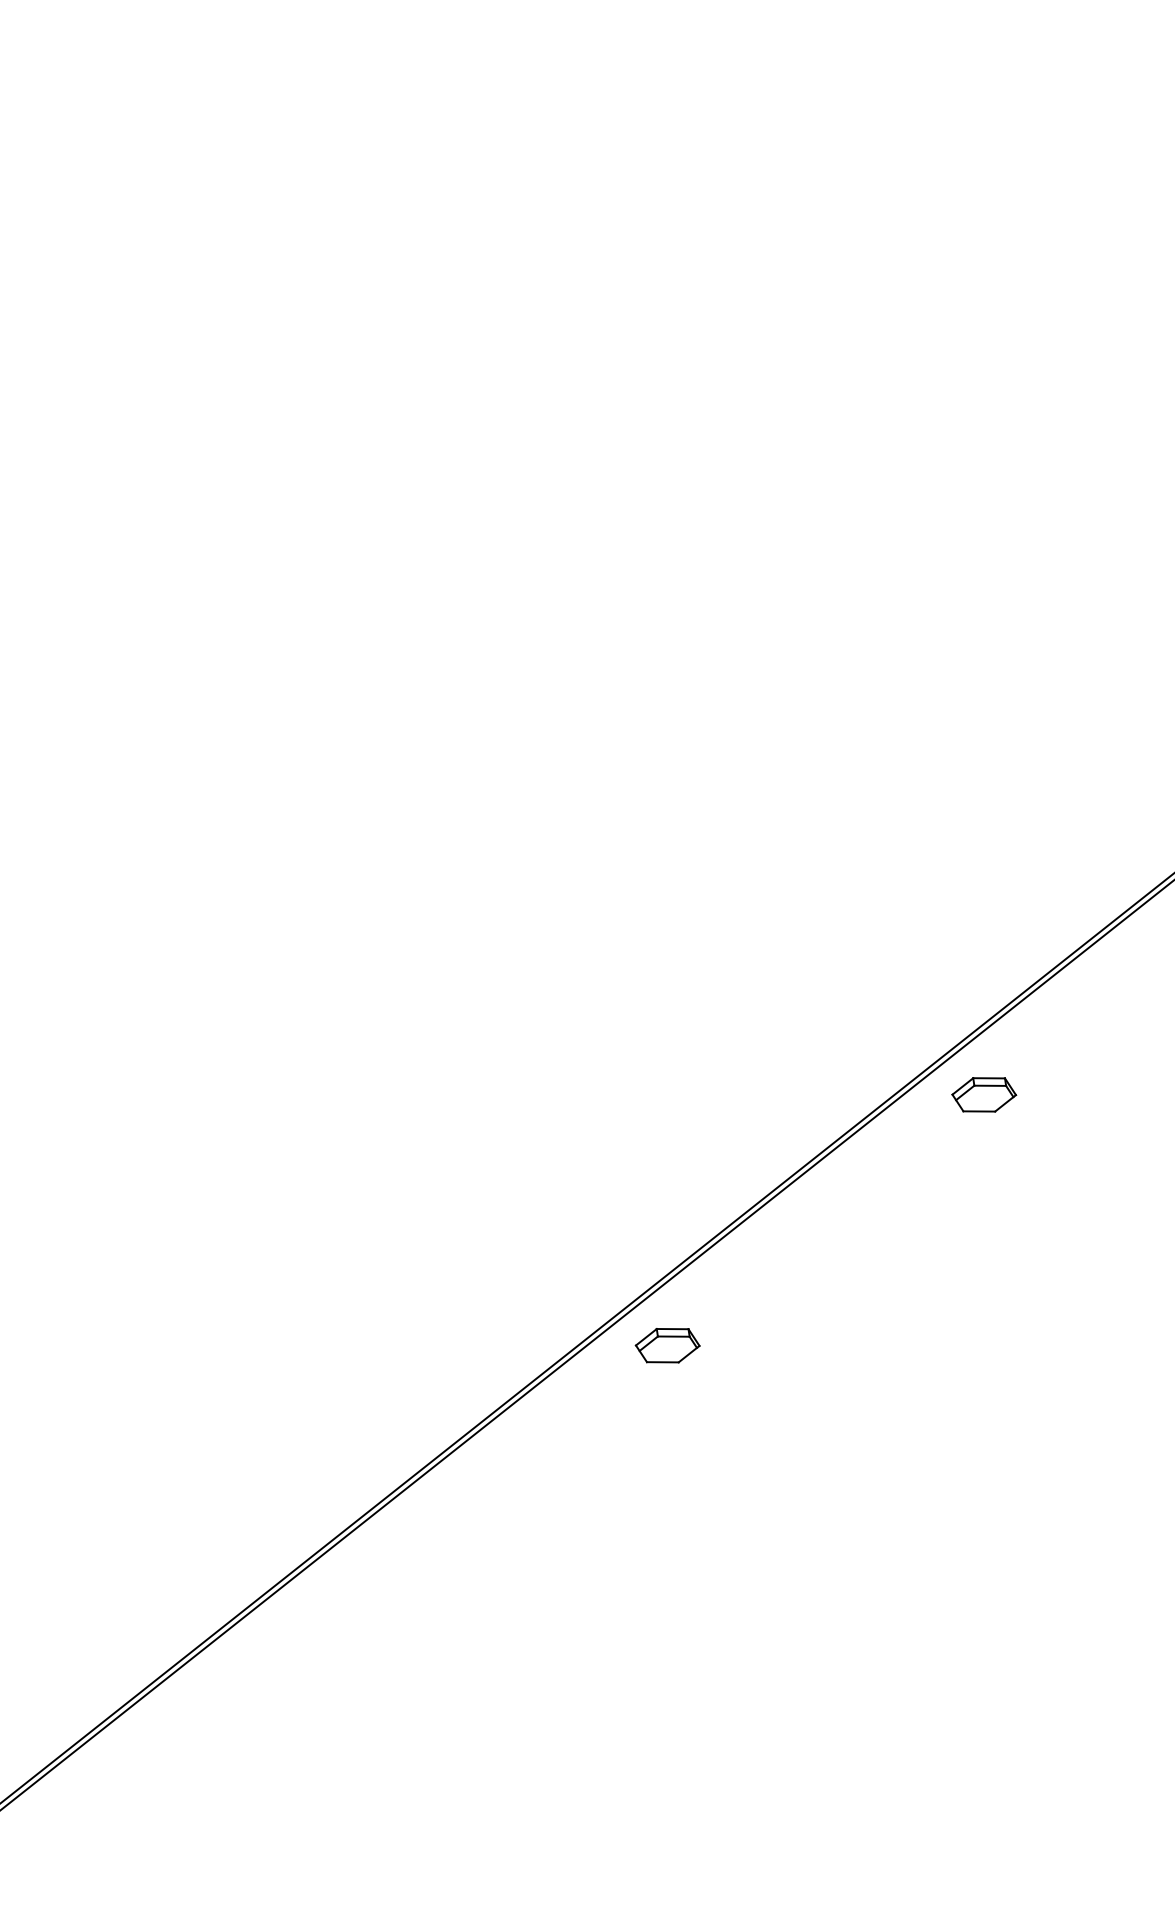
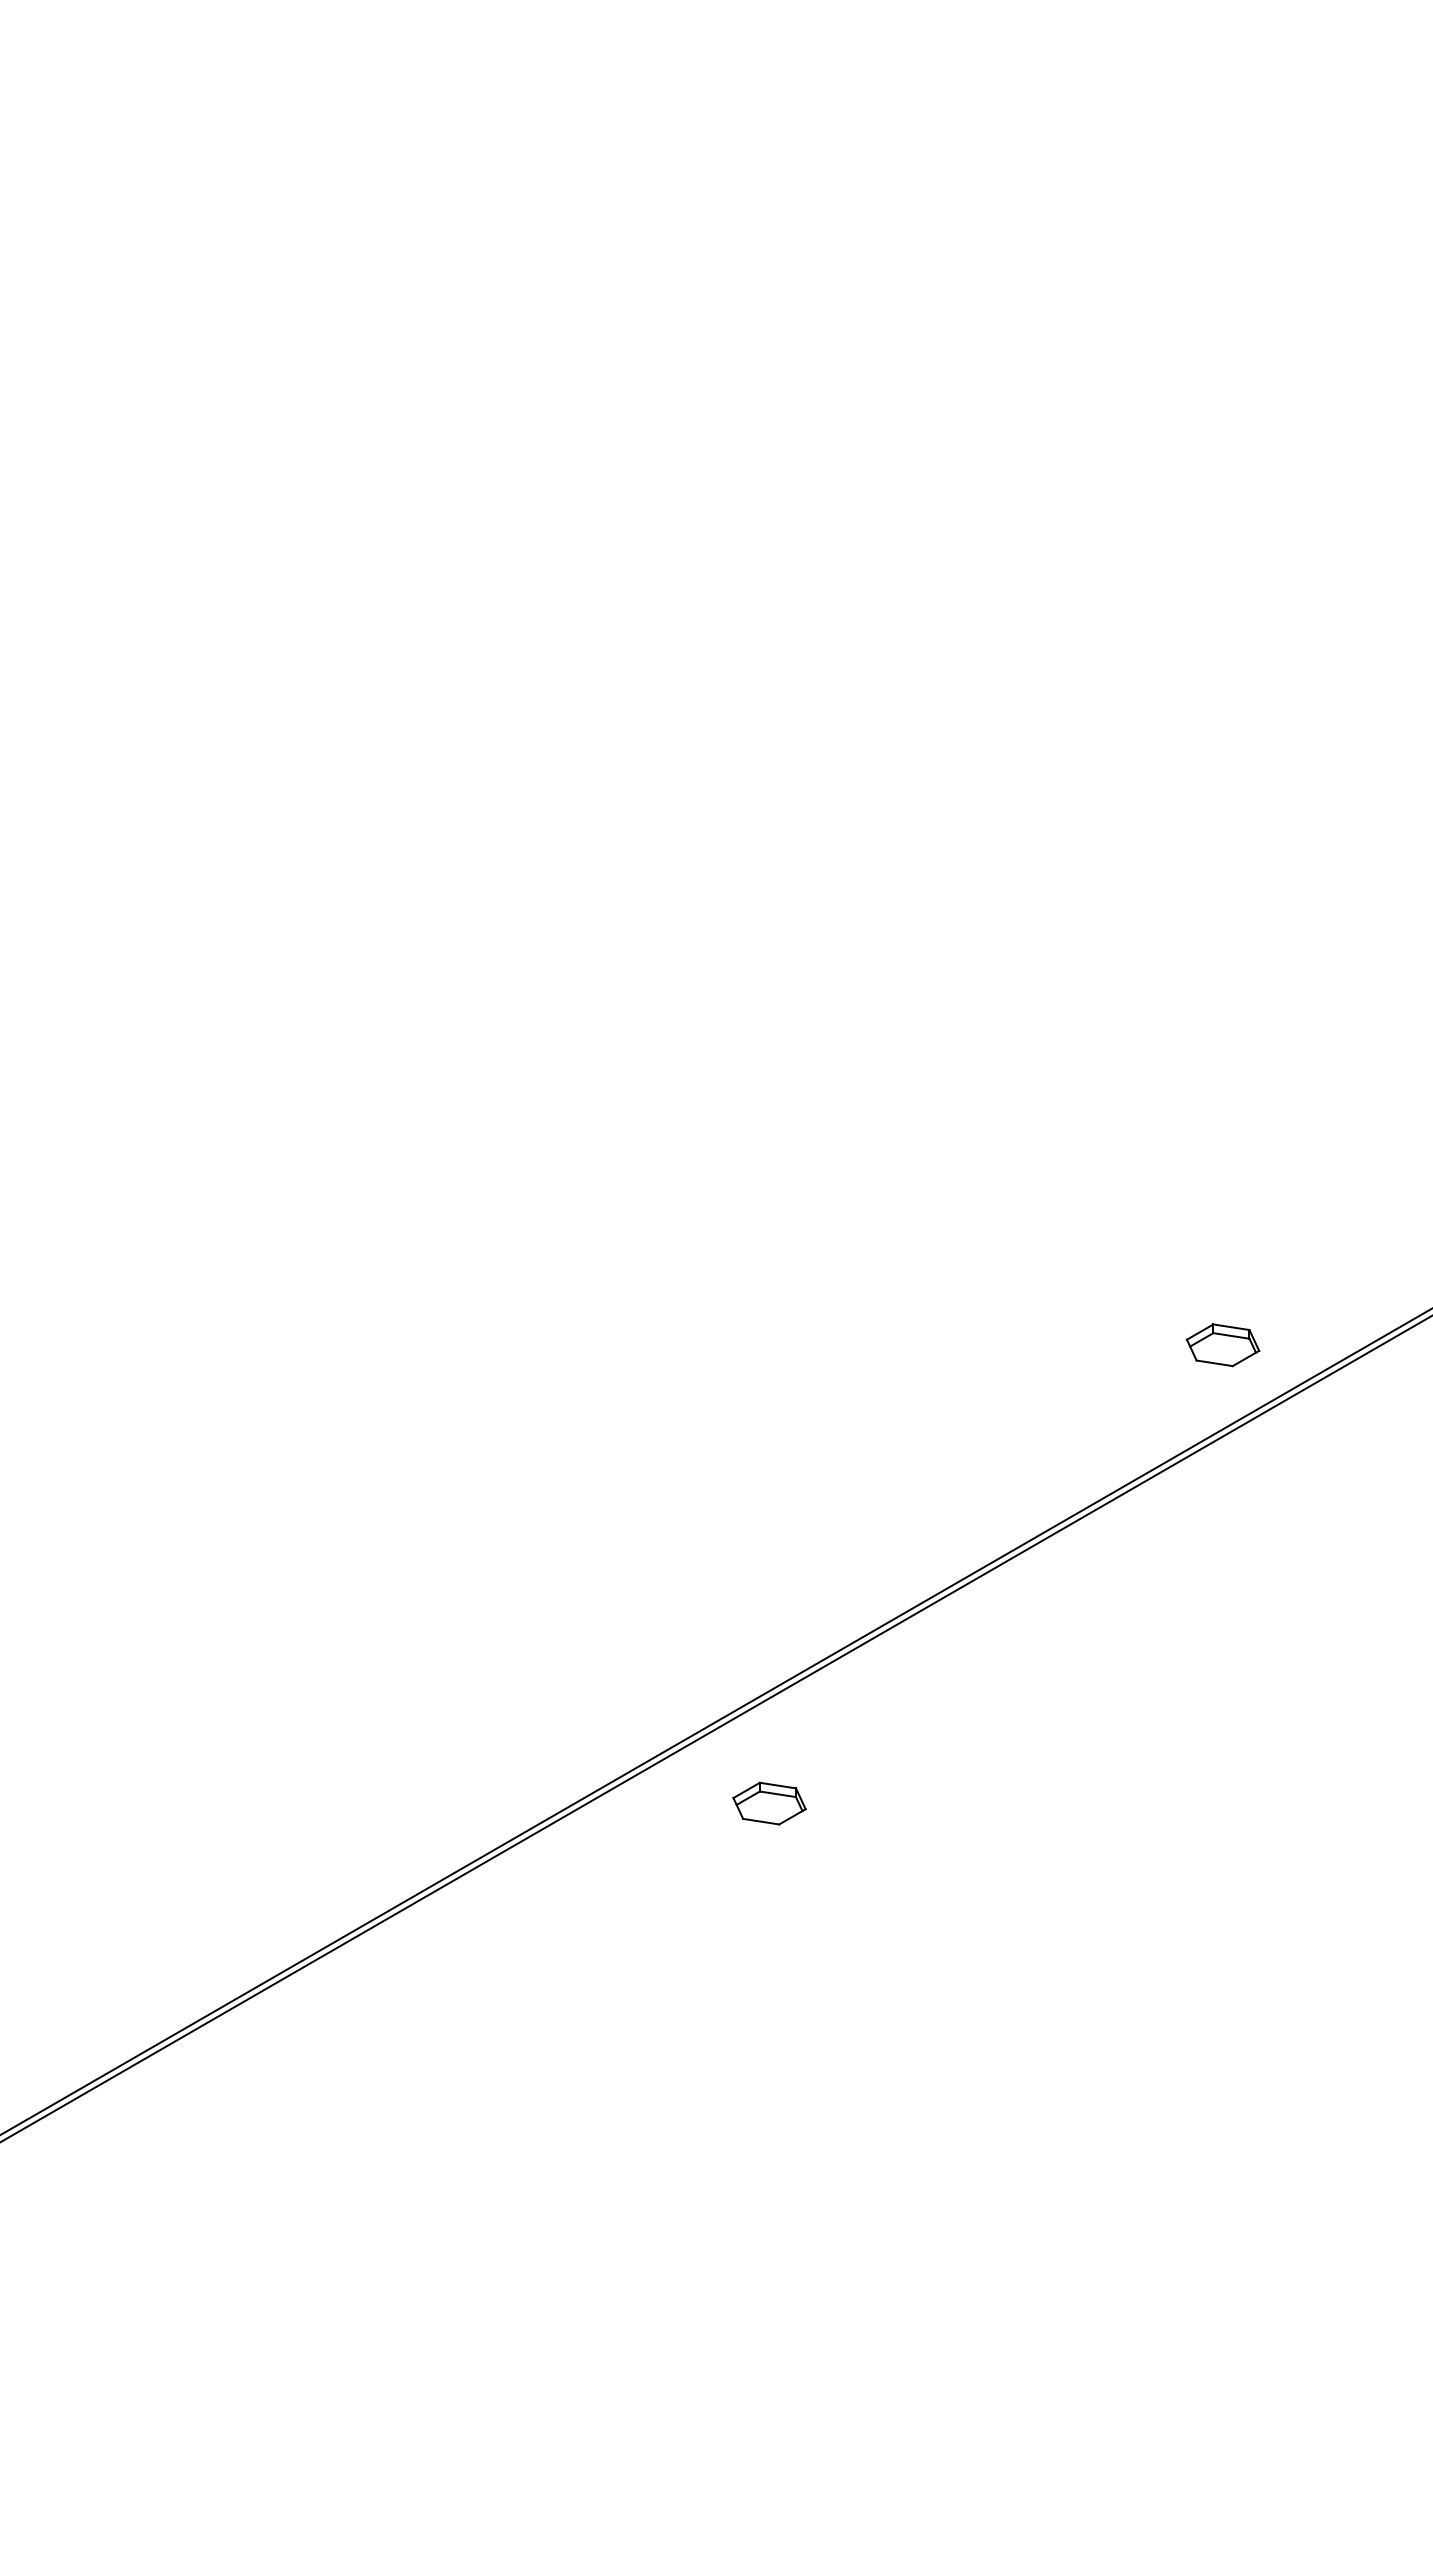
part: (983, 1095) -> (1222, 1345), moved
part: (667, 1345) -> (769, 1803), moved

